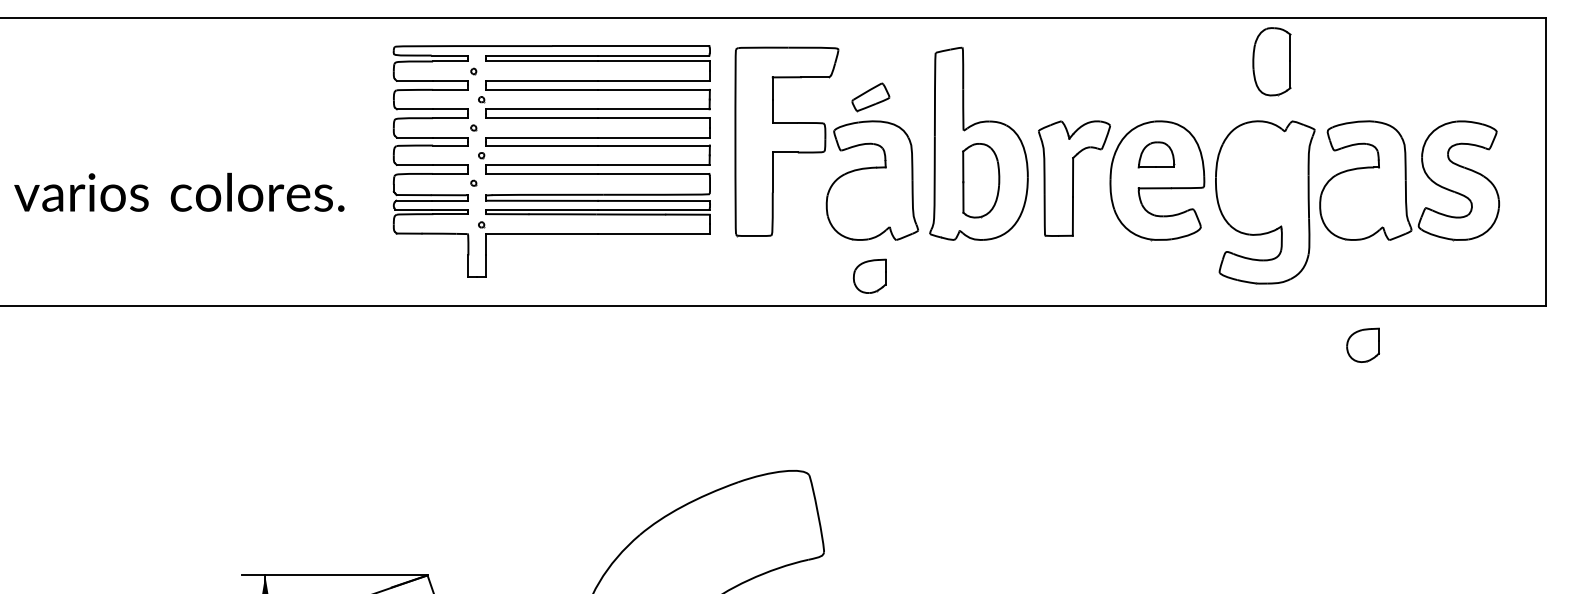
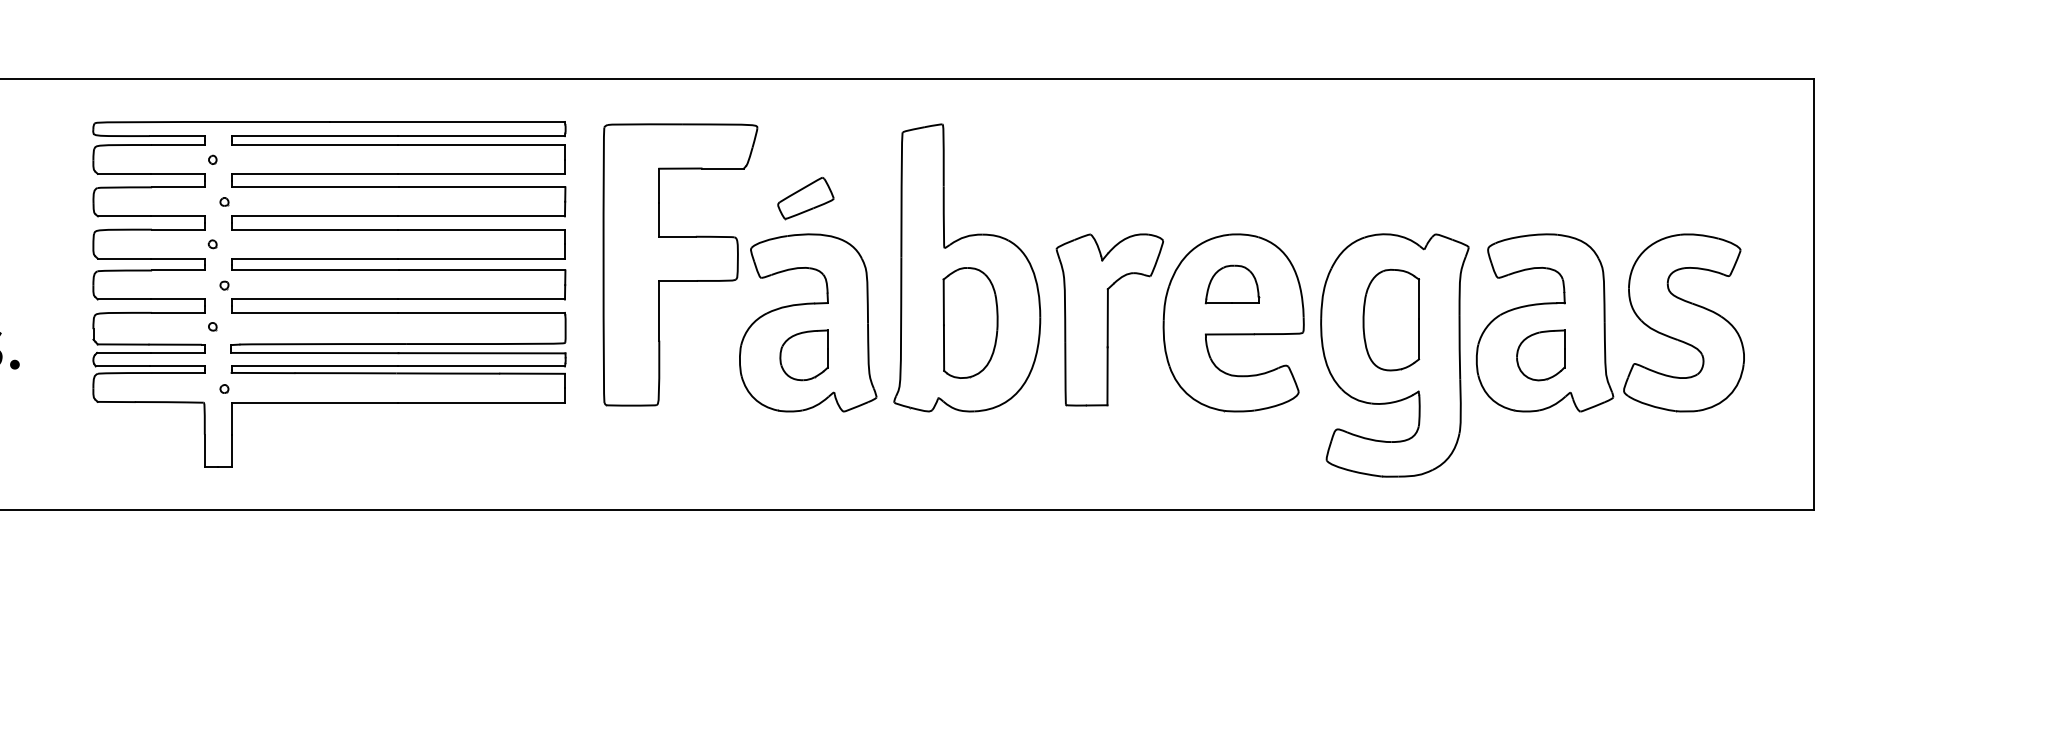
part: (1271, 61) -> (1390, 319), moved
part: (869, 275) -> (803, 354), moved
part: (1362, 344) -> (1540, 354), moved

